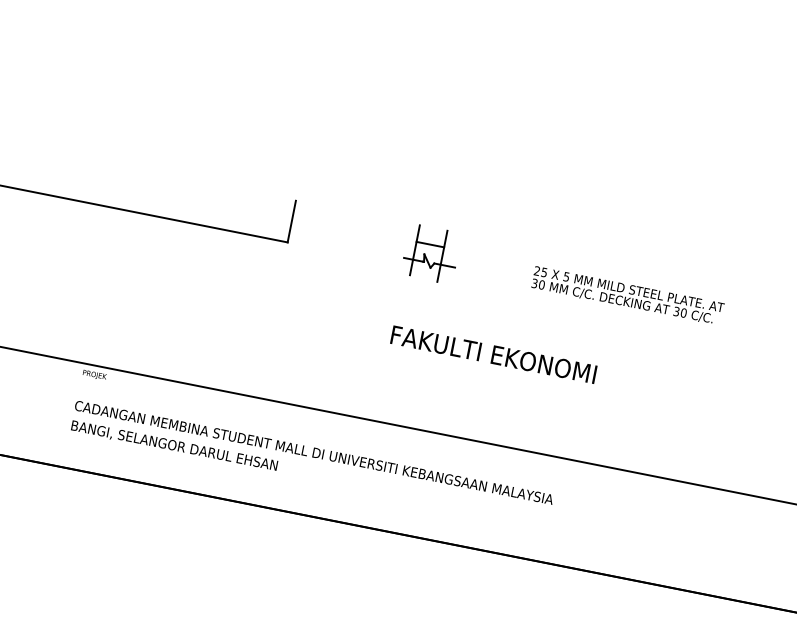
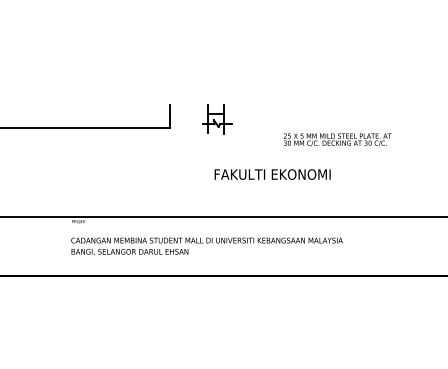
part: (431, 254) -> (217, 119), moved
text: (627, 295) -> (337, 139), moved
text: (493, 354) -> (272, 174), moved

